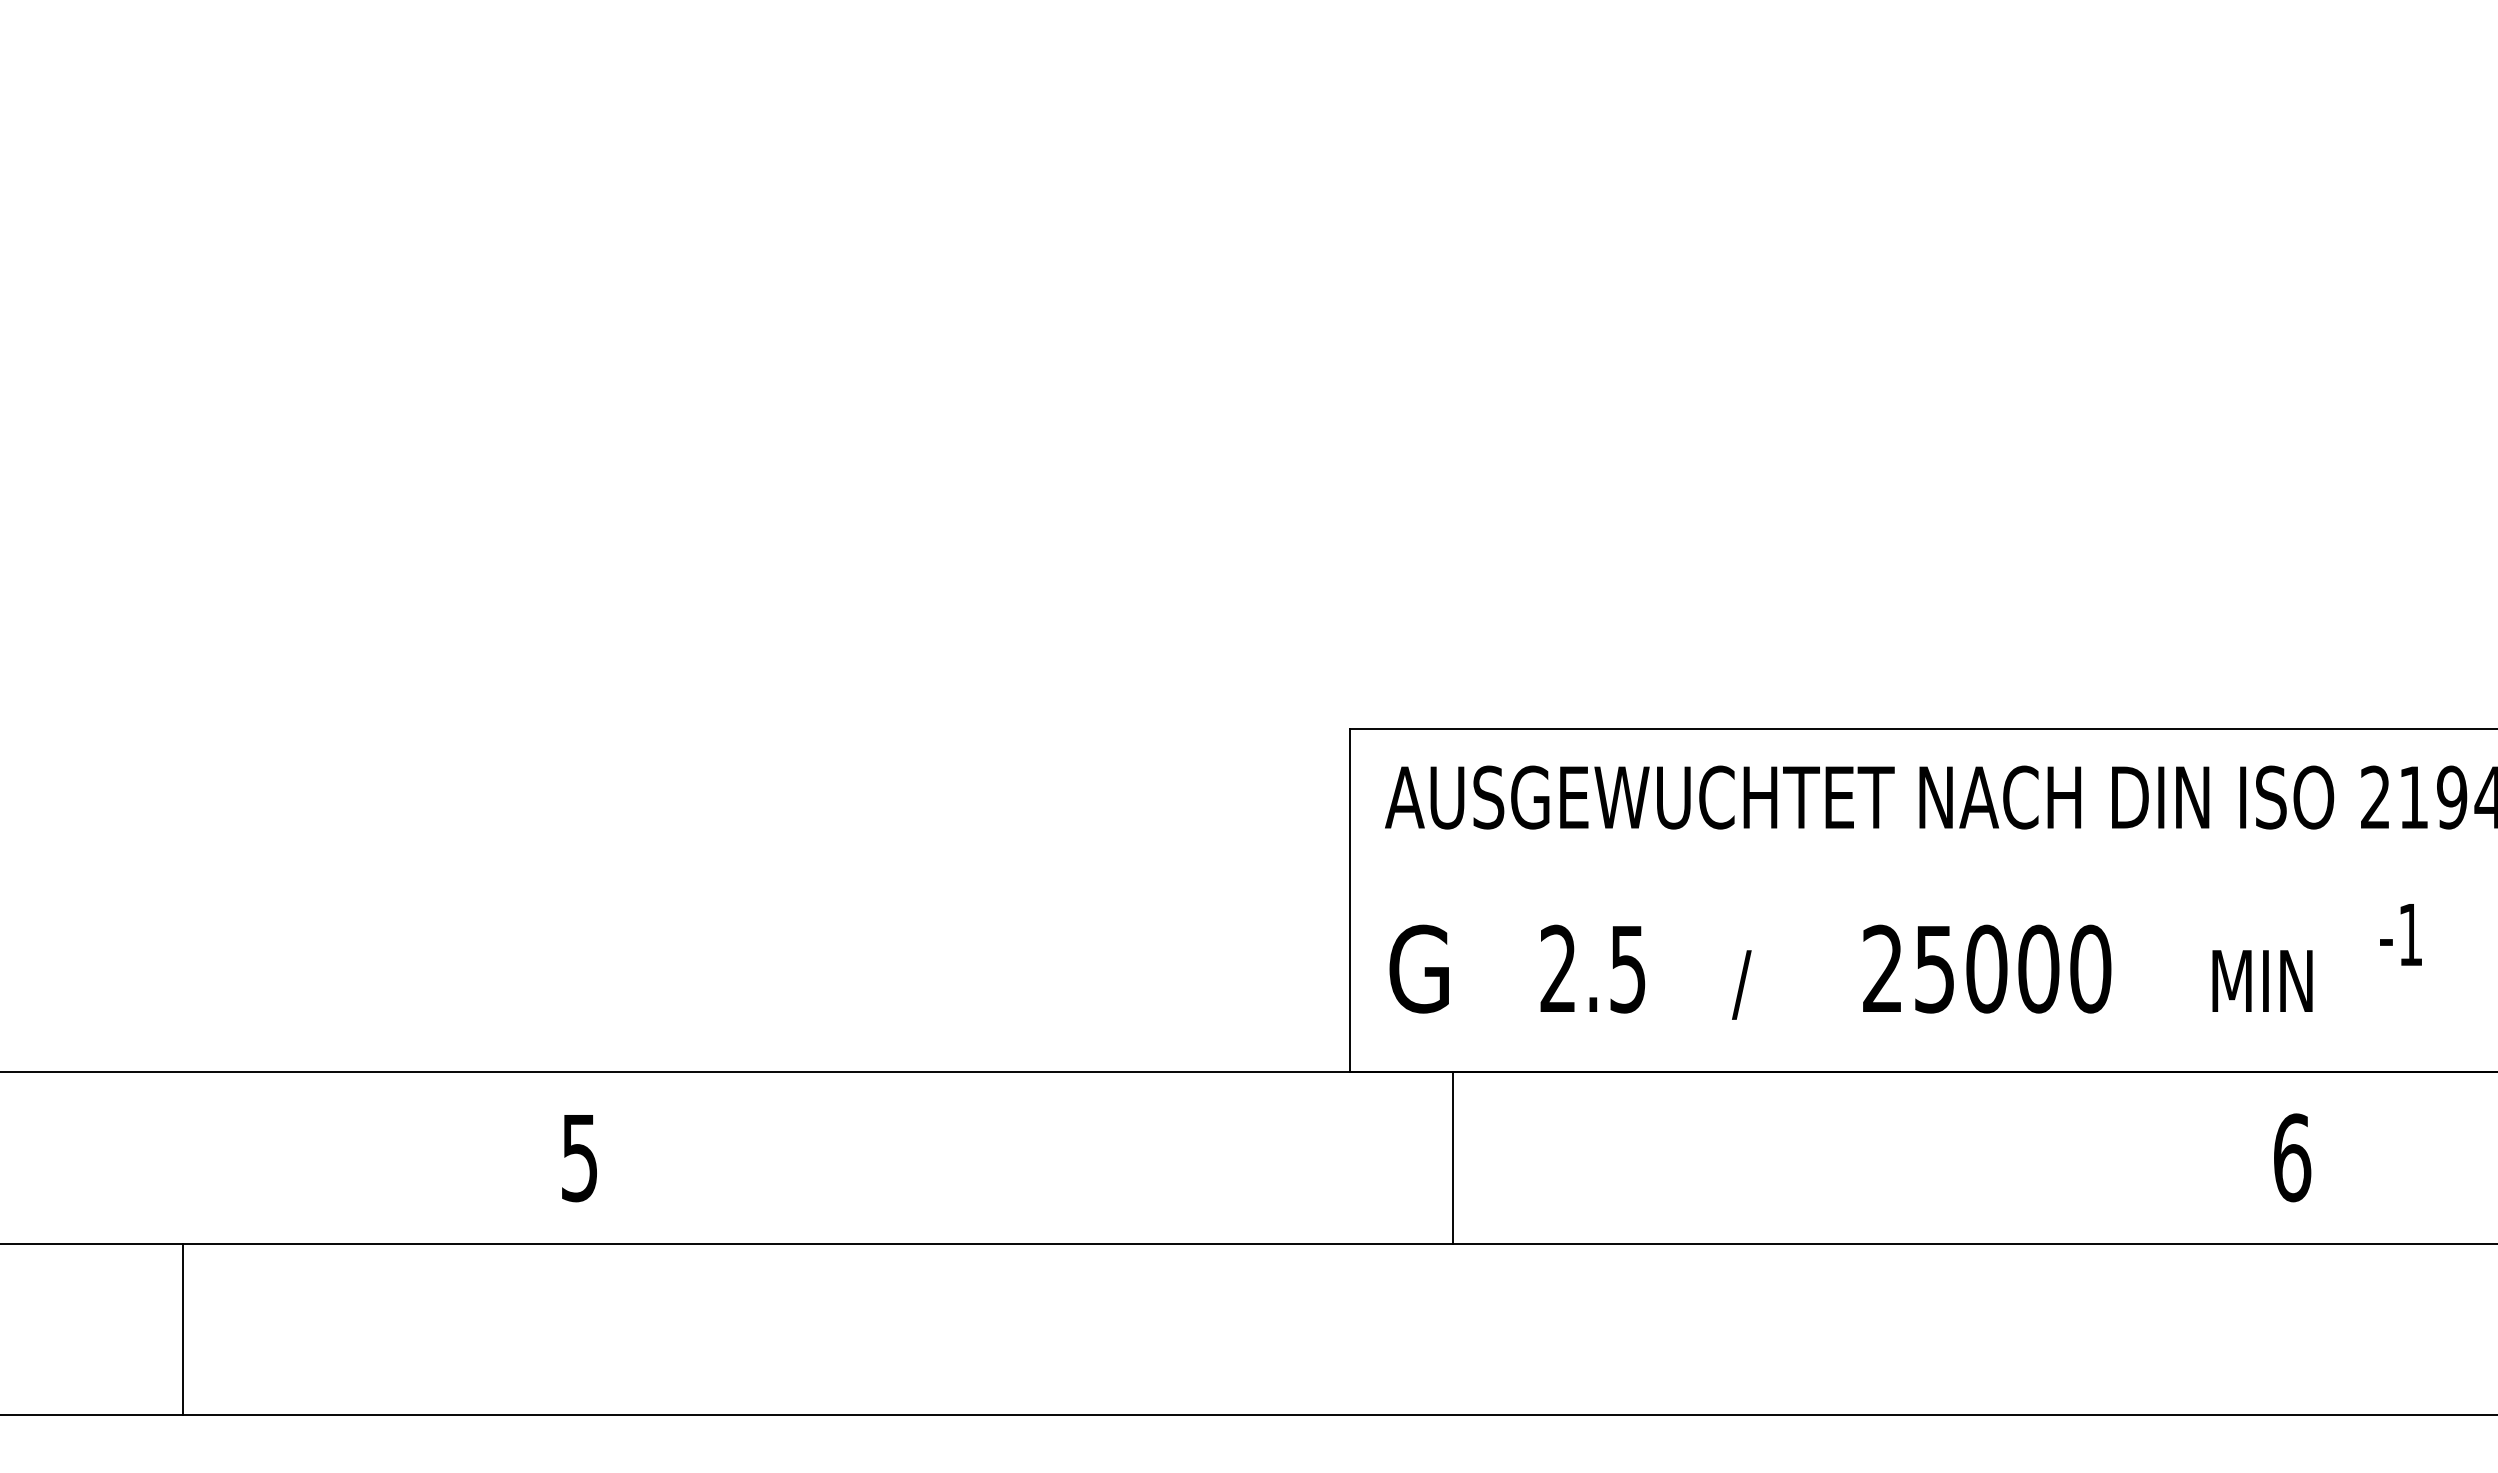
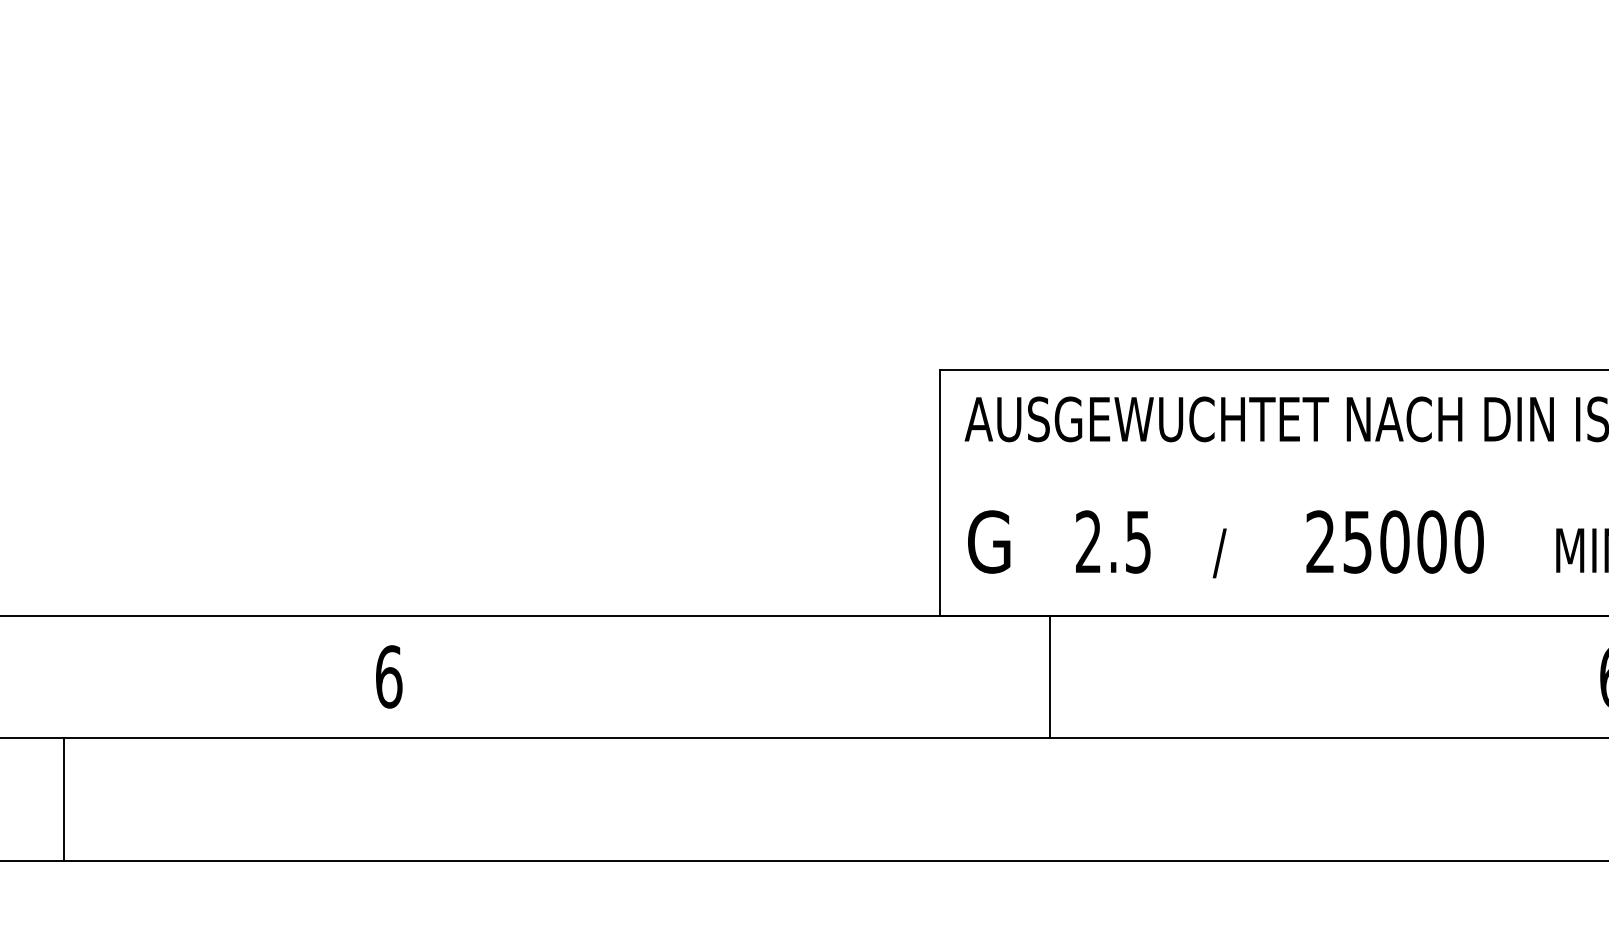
text: (579, 1157) -> (388, 676), 5 -> 6
line: (1452, 1157) -> (1050, 676), moved
line: (183, 1329) -> (64, 799), moved

